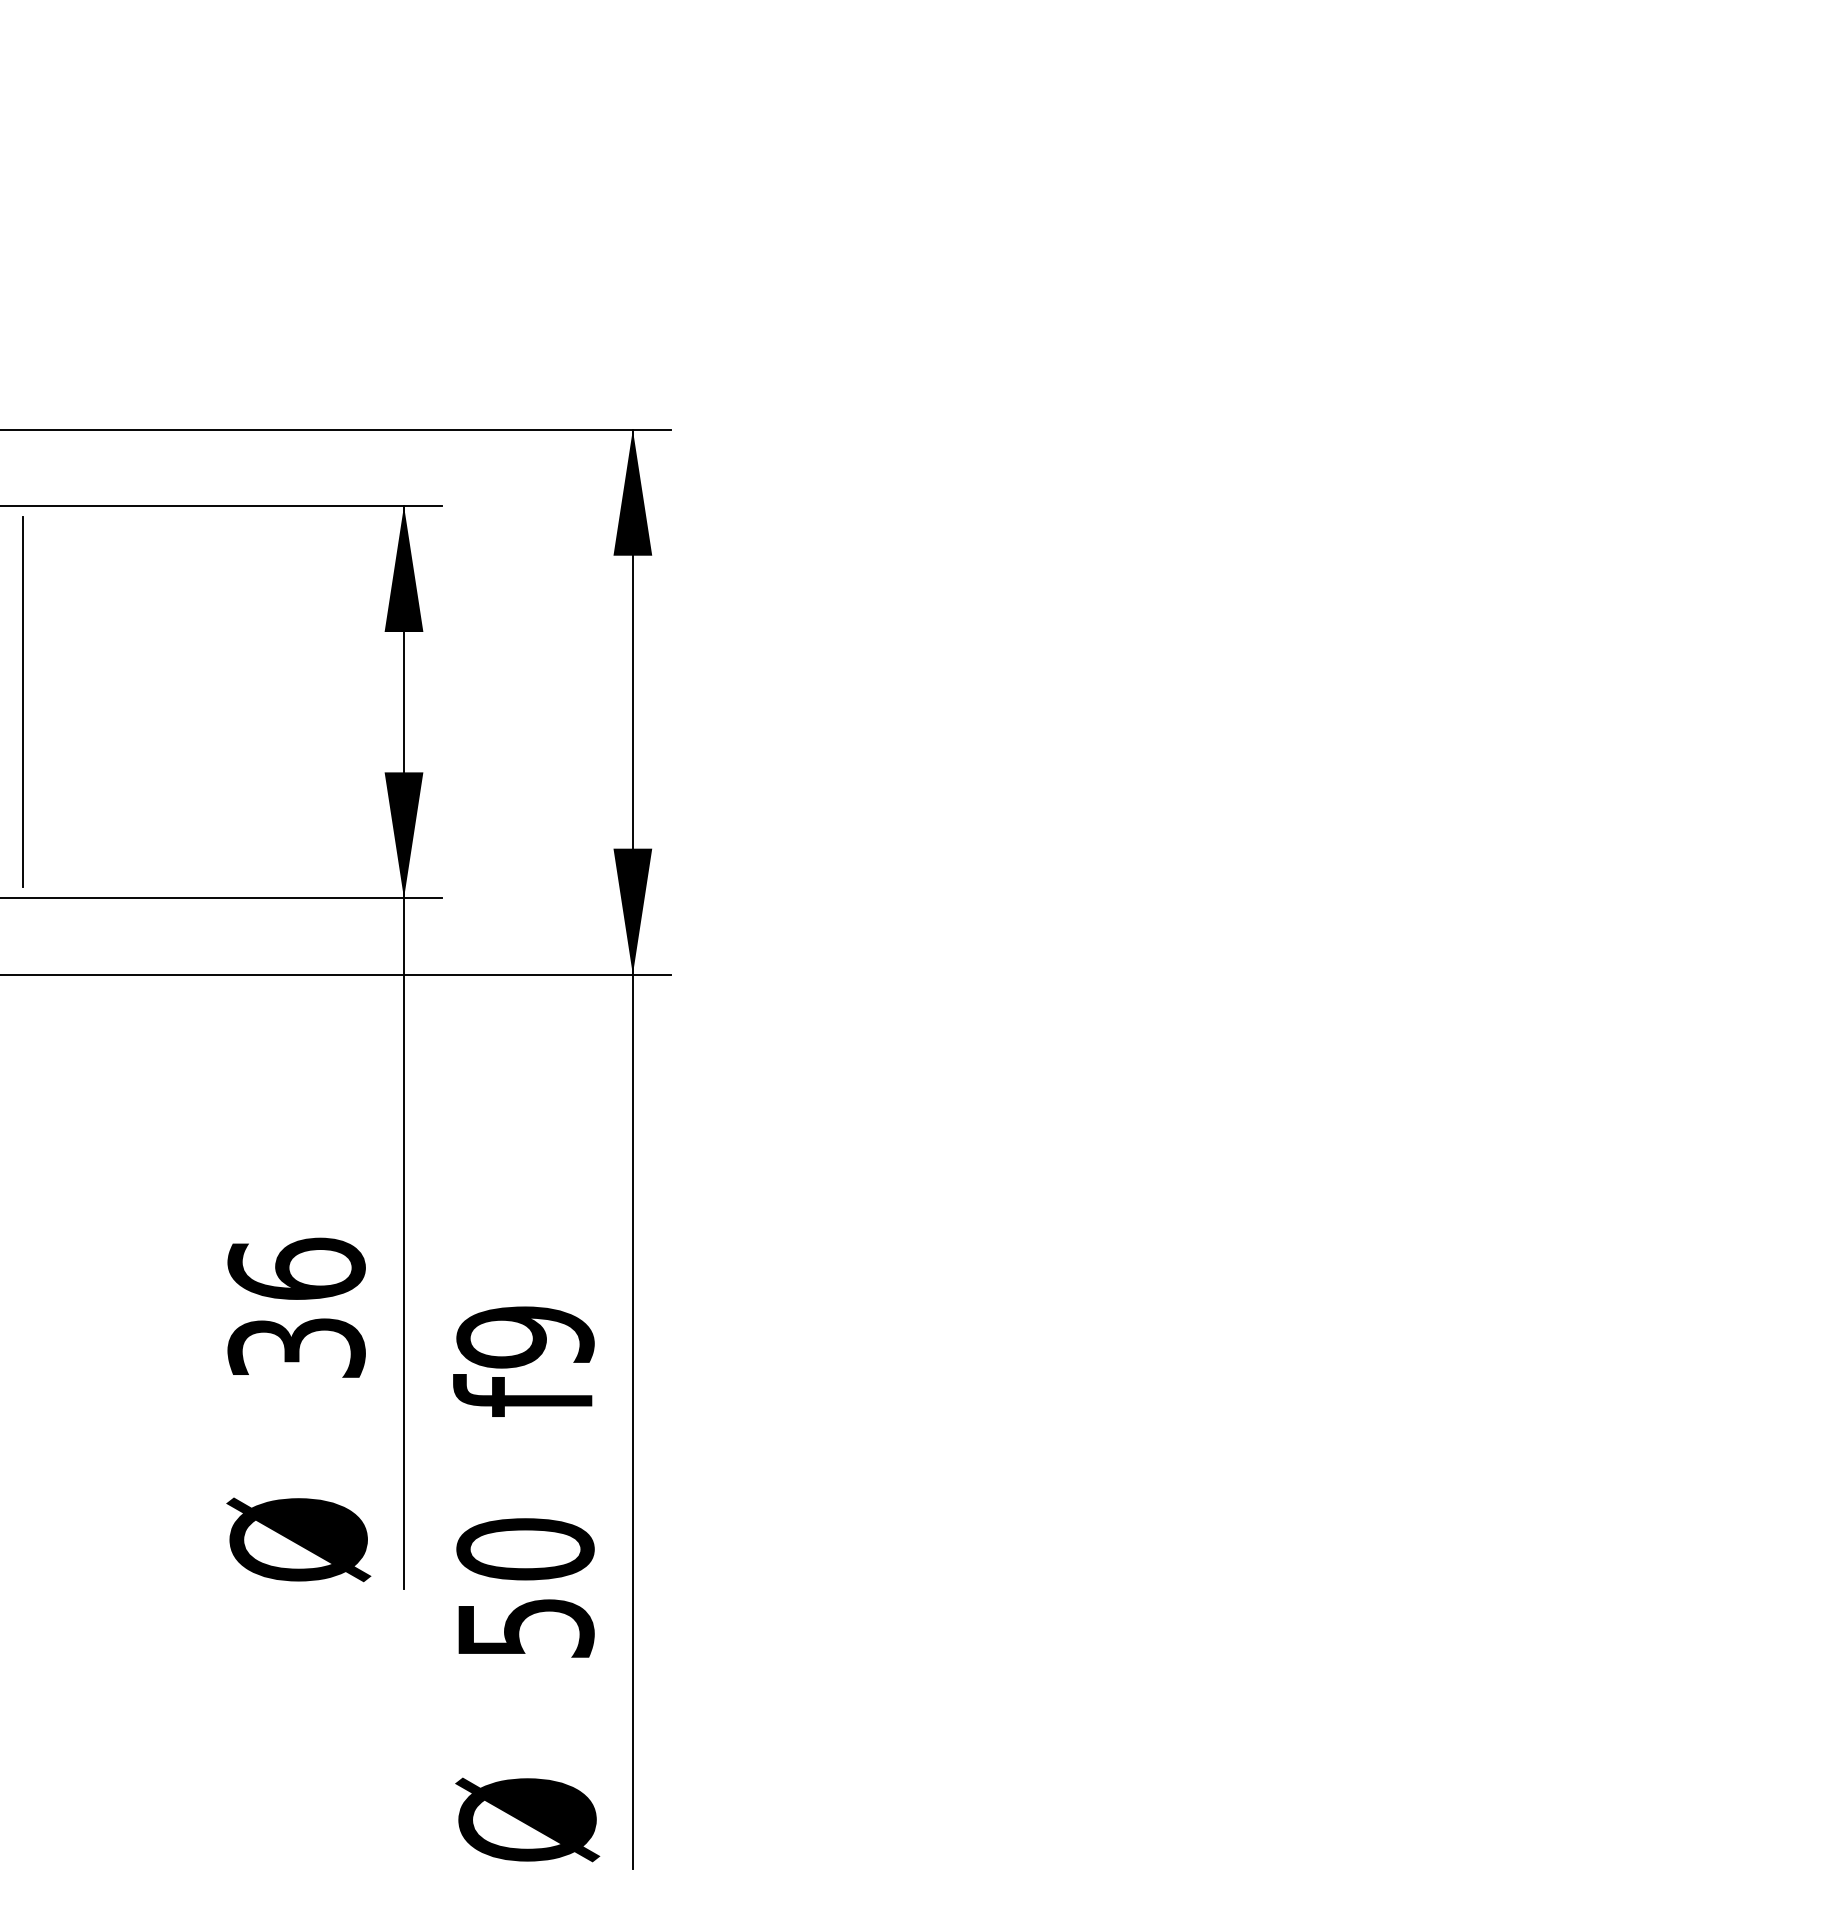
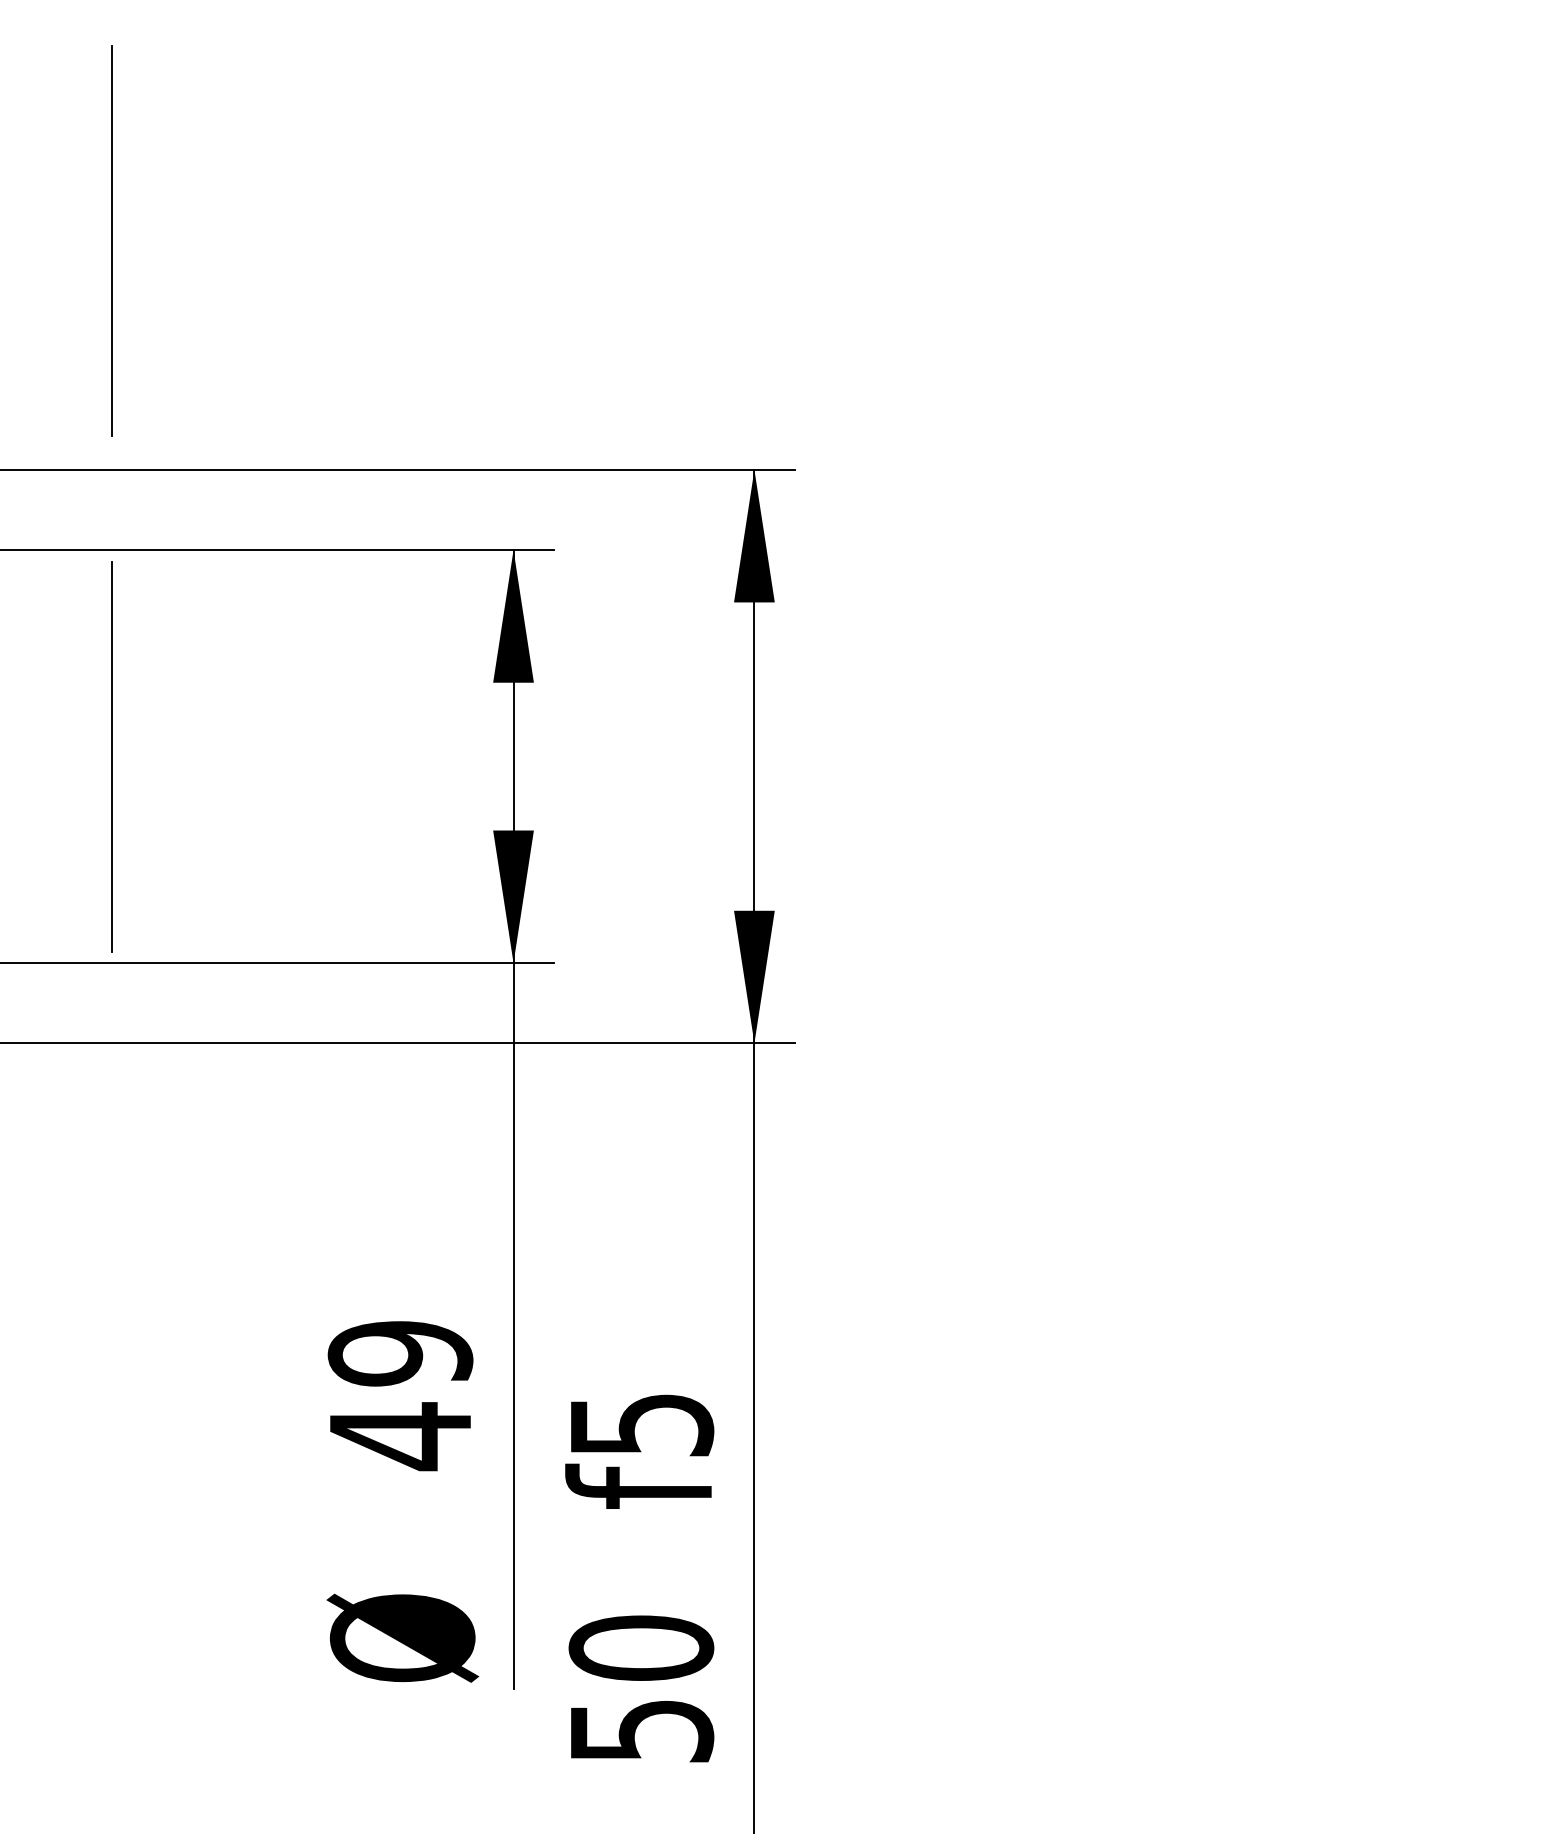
line: (22, 211) -> (112, 240), added
text: (296, 1309) -> (400, 1395), 36 -> 49
text: (525, 1337) -> (641, 1425), f9 -> f5

